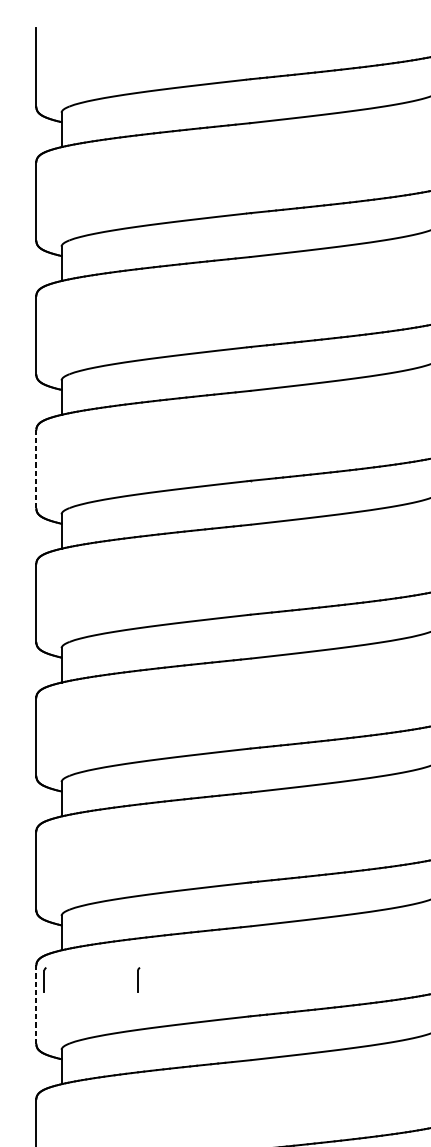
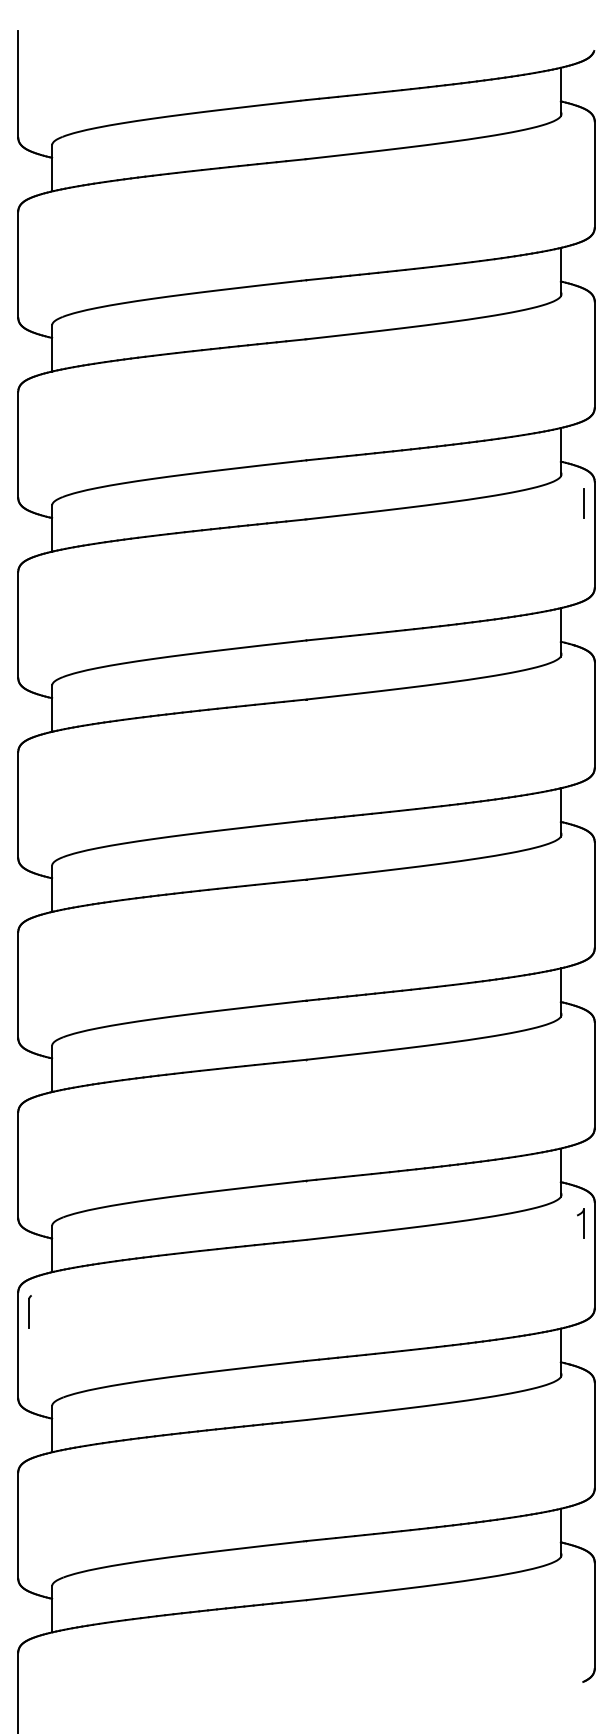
line: (36, 469) -> (18, 625), dashed -> solid
part: (138, 979) -> (155, 1311), removed
line: (36, 1004) -> (18, 1345), dashed -> solid

